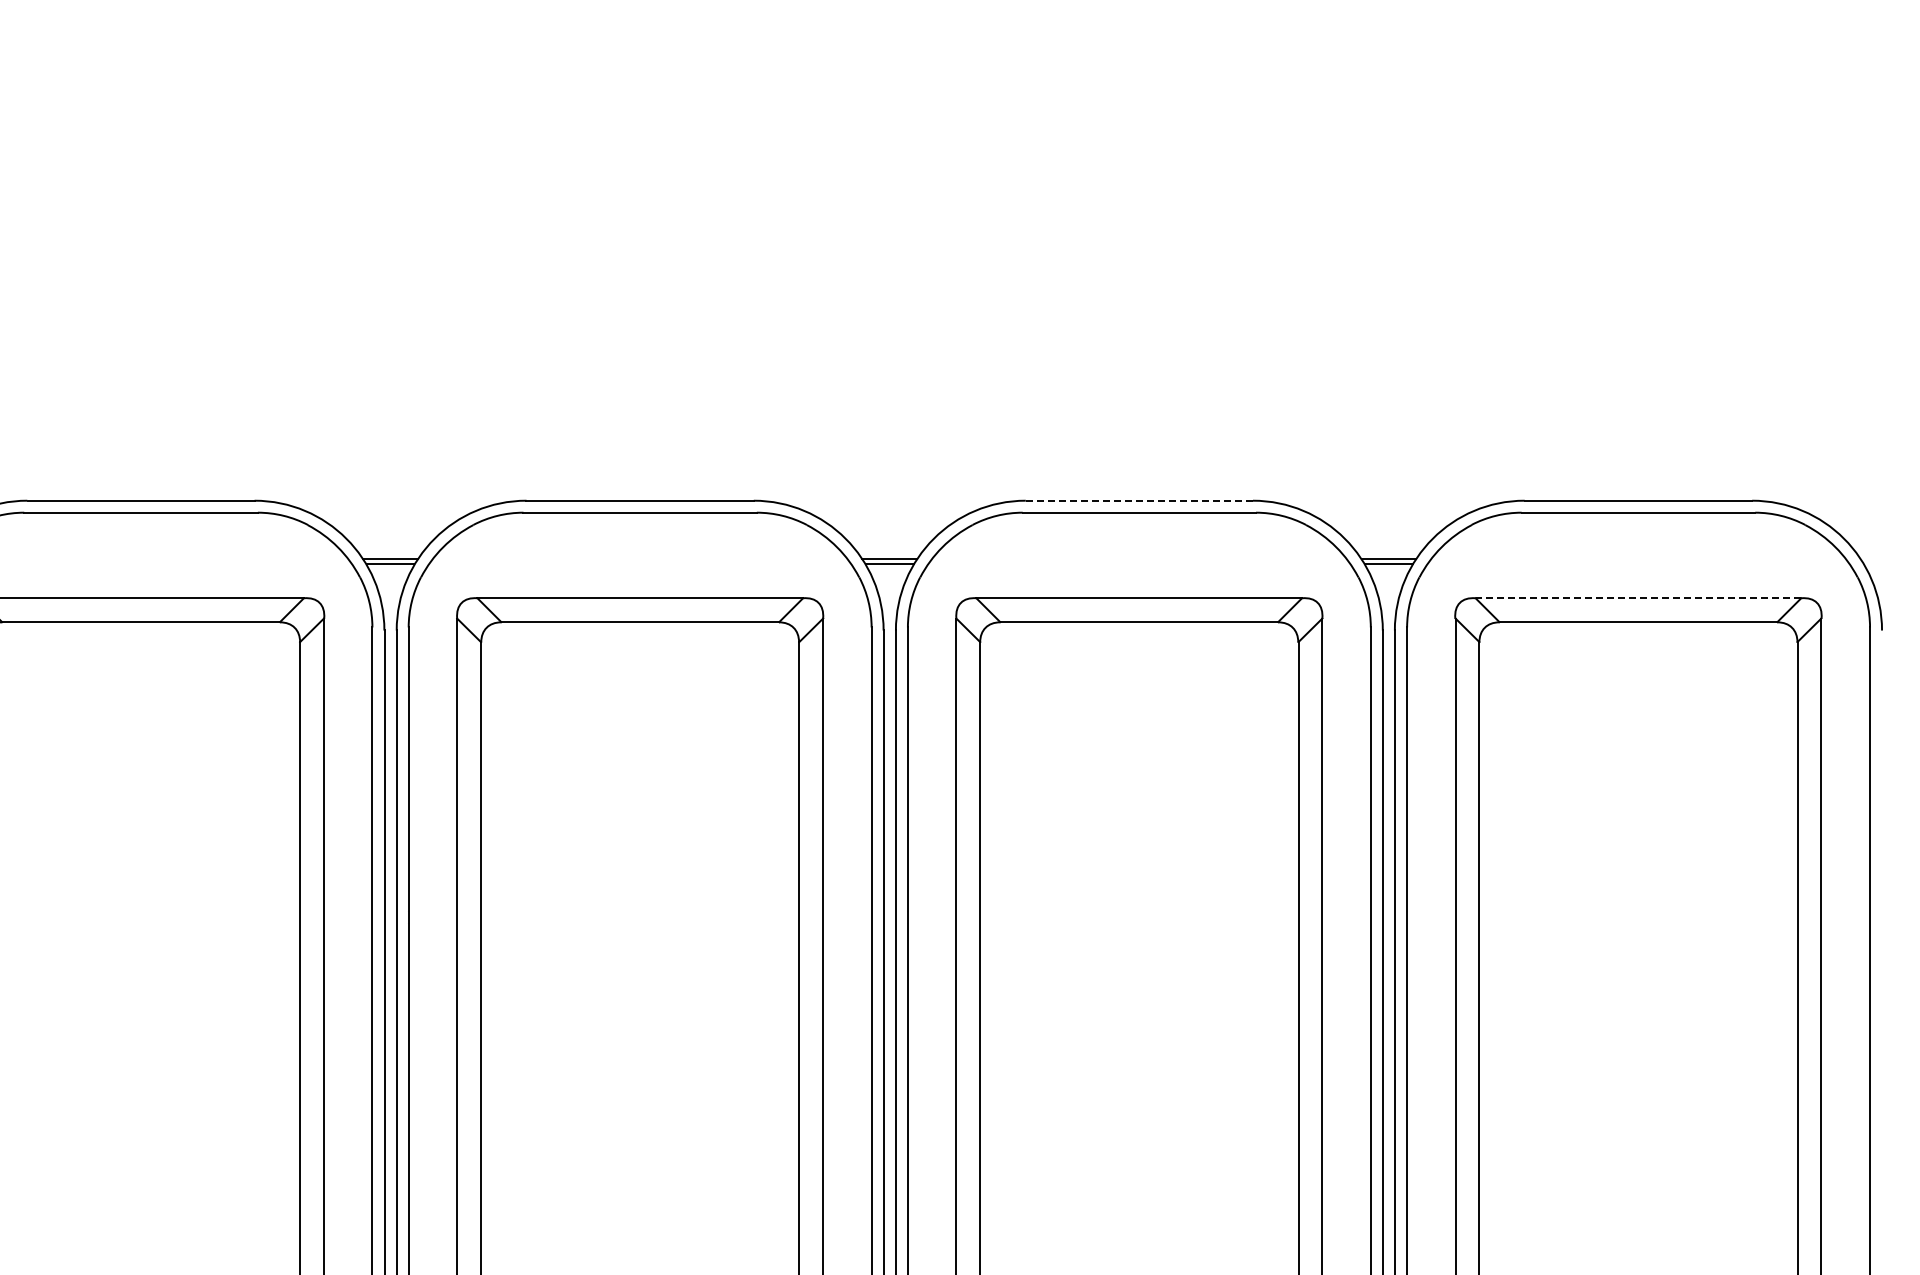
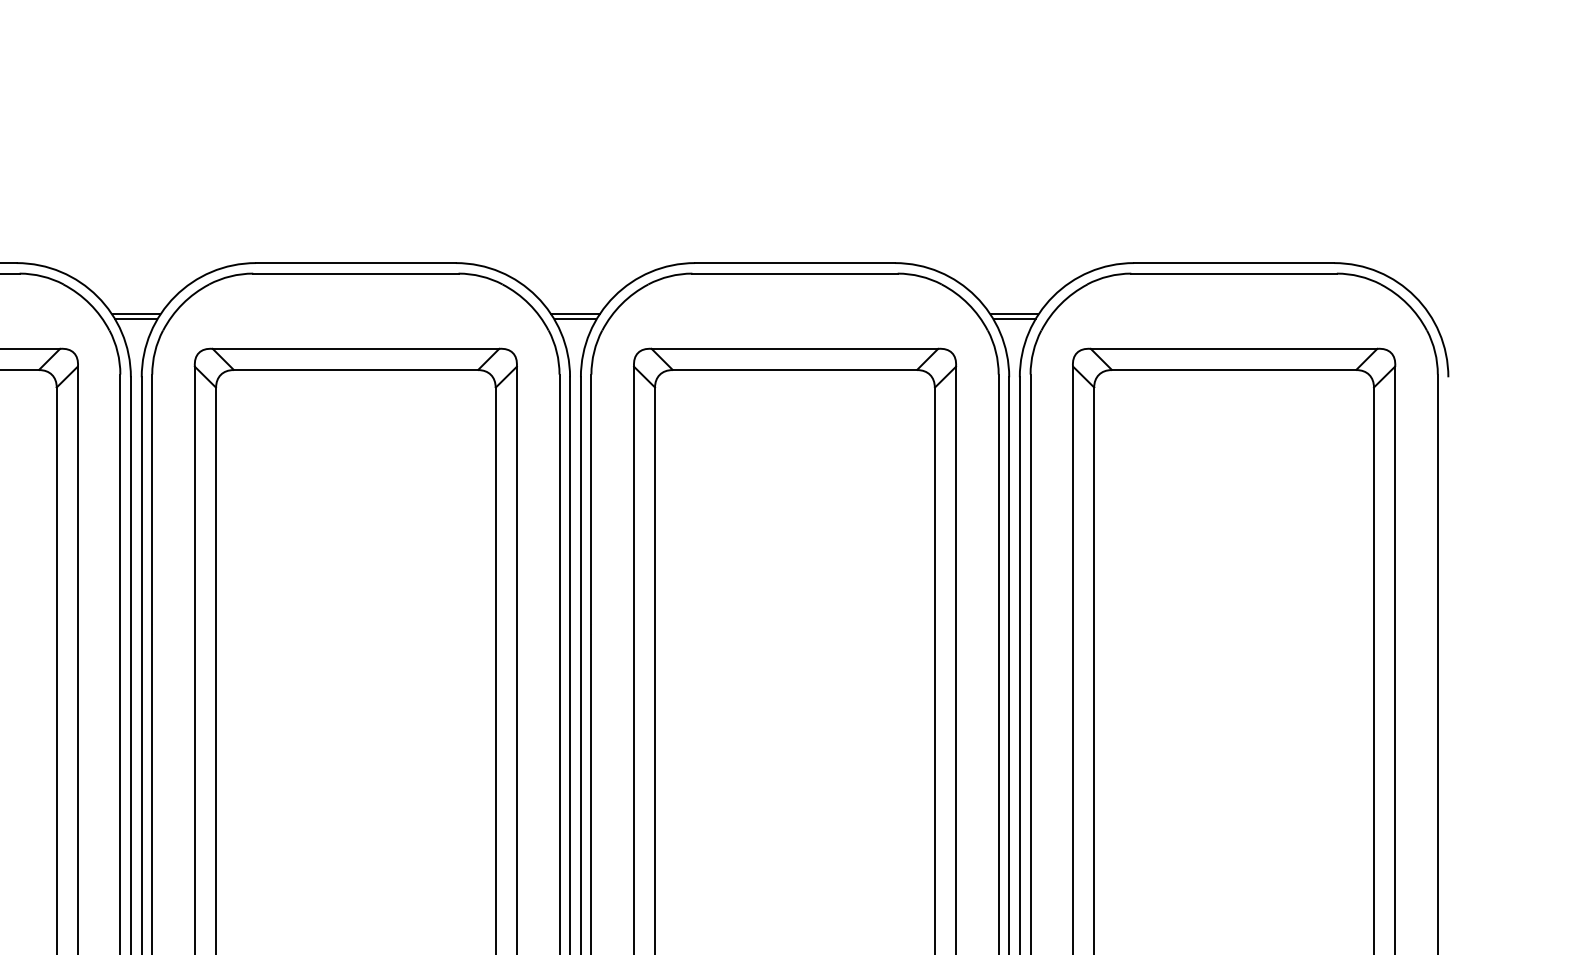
line: (1139, 500) -> (795, 262), dashed -> solid
line: (1638, 598) -> (1234, 349), dashed -> solid

